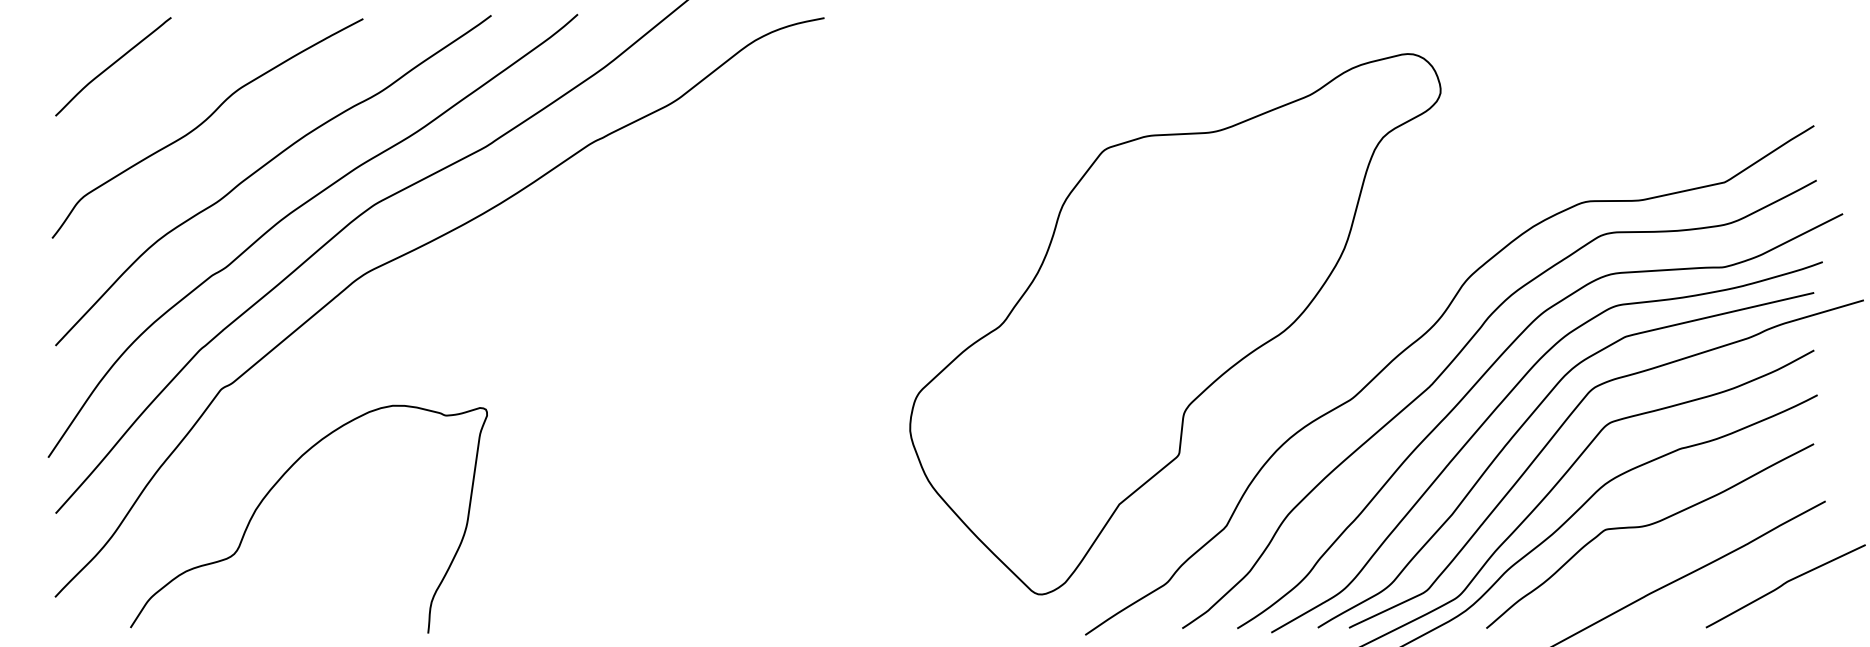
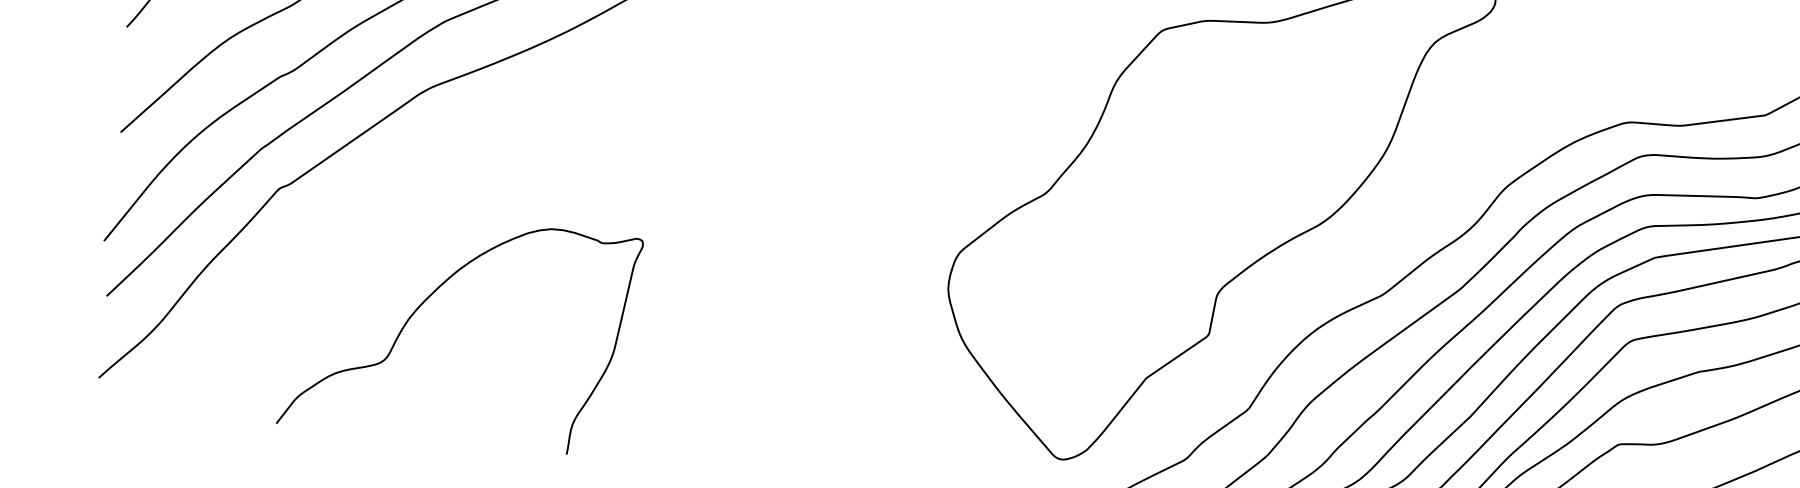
curve: (272, 489) -> (426, 300), moved

